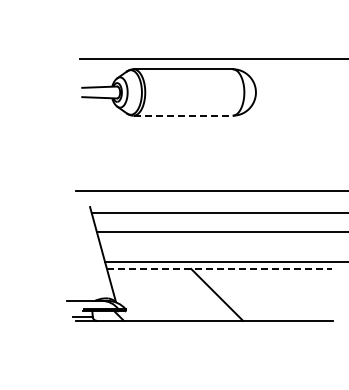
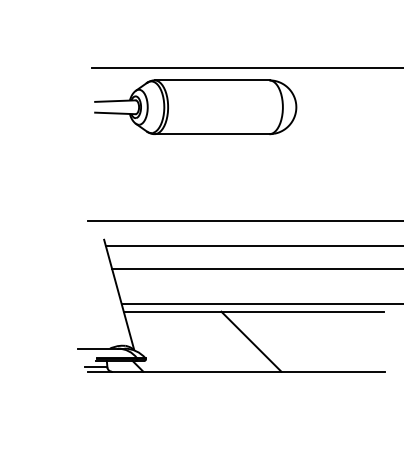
line: (183, 115) -> (212, 133), dashed -> solid
line: (219, 269) -> (254, 312), dashed -> solid

